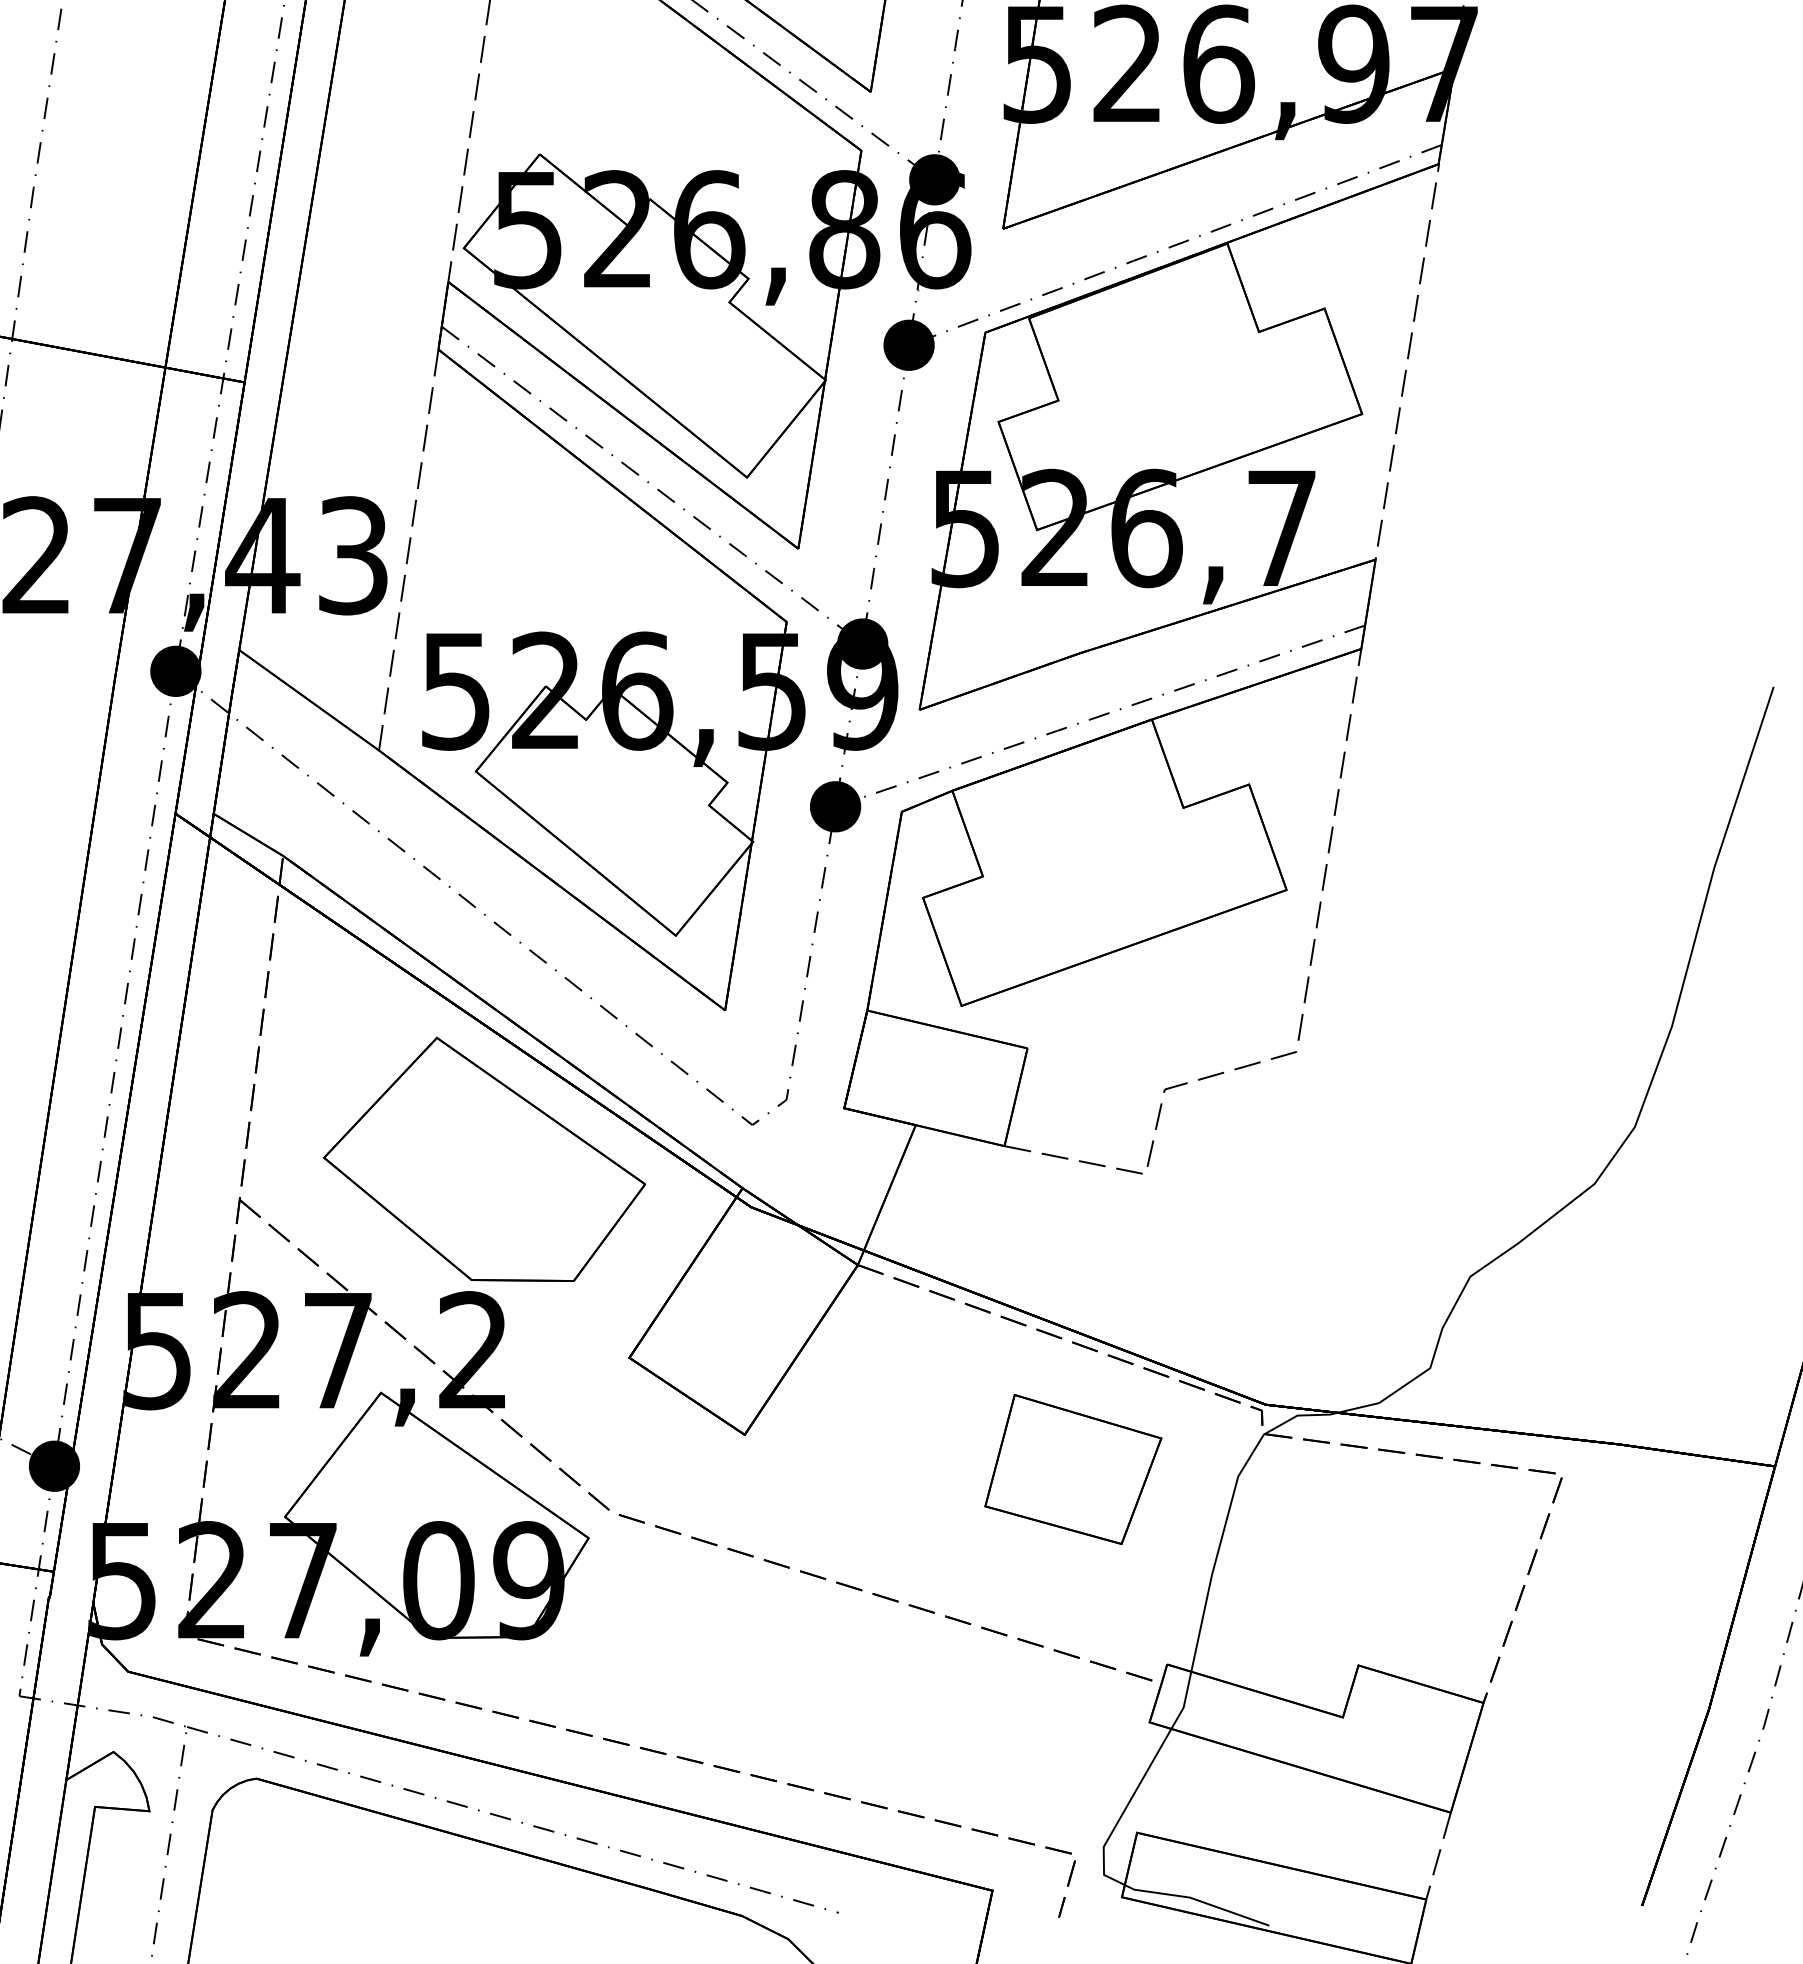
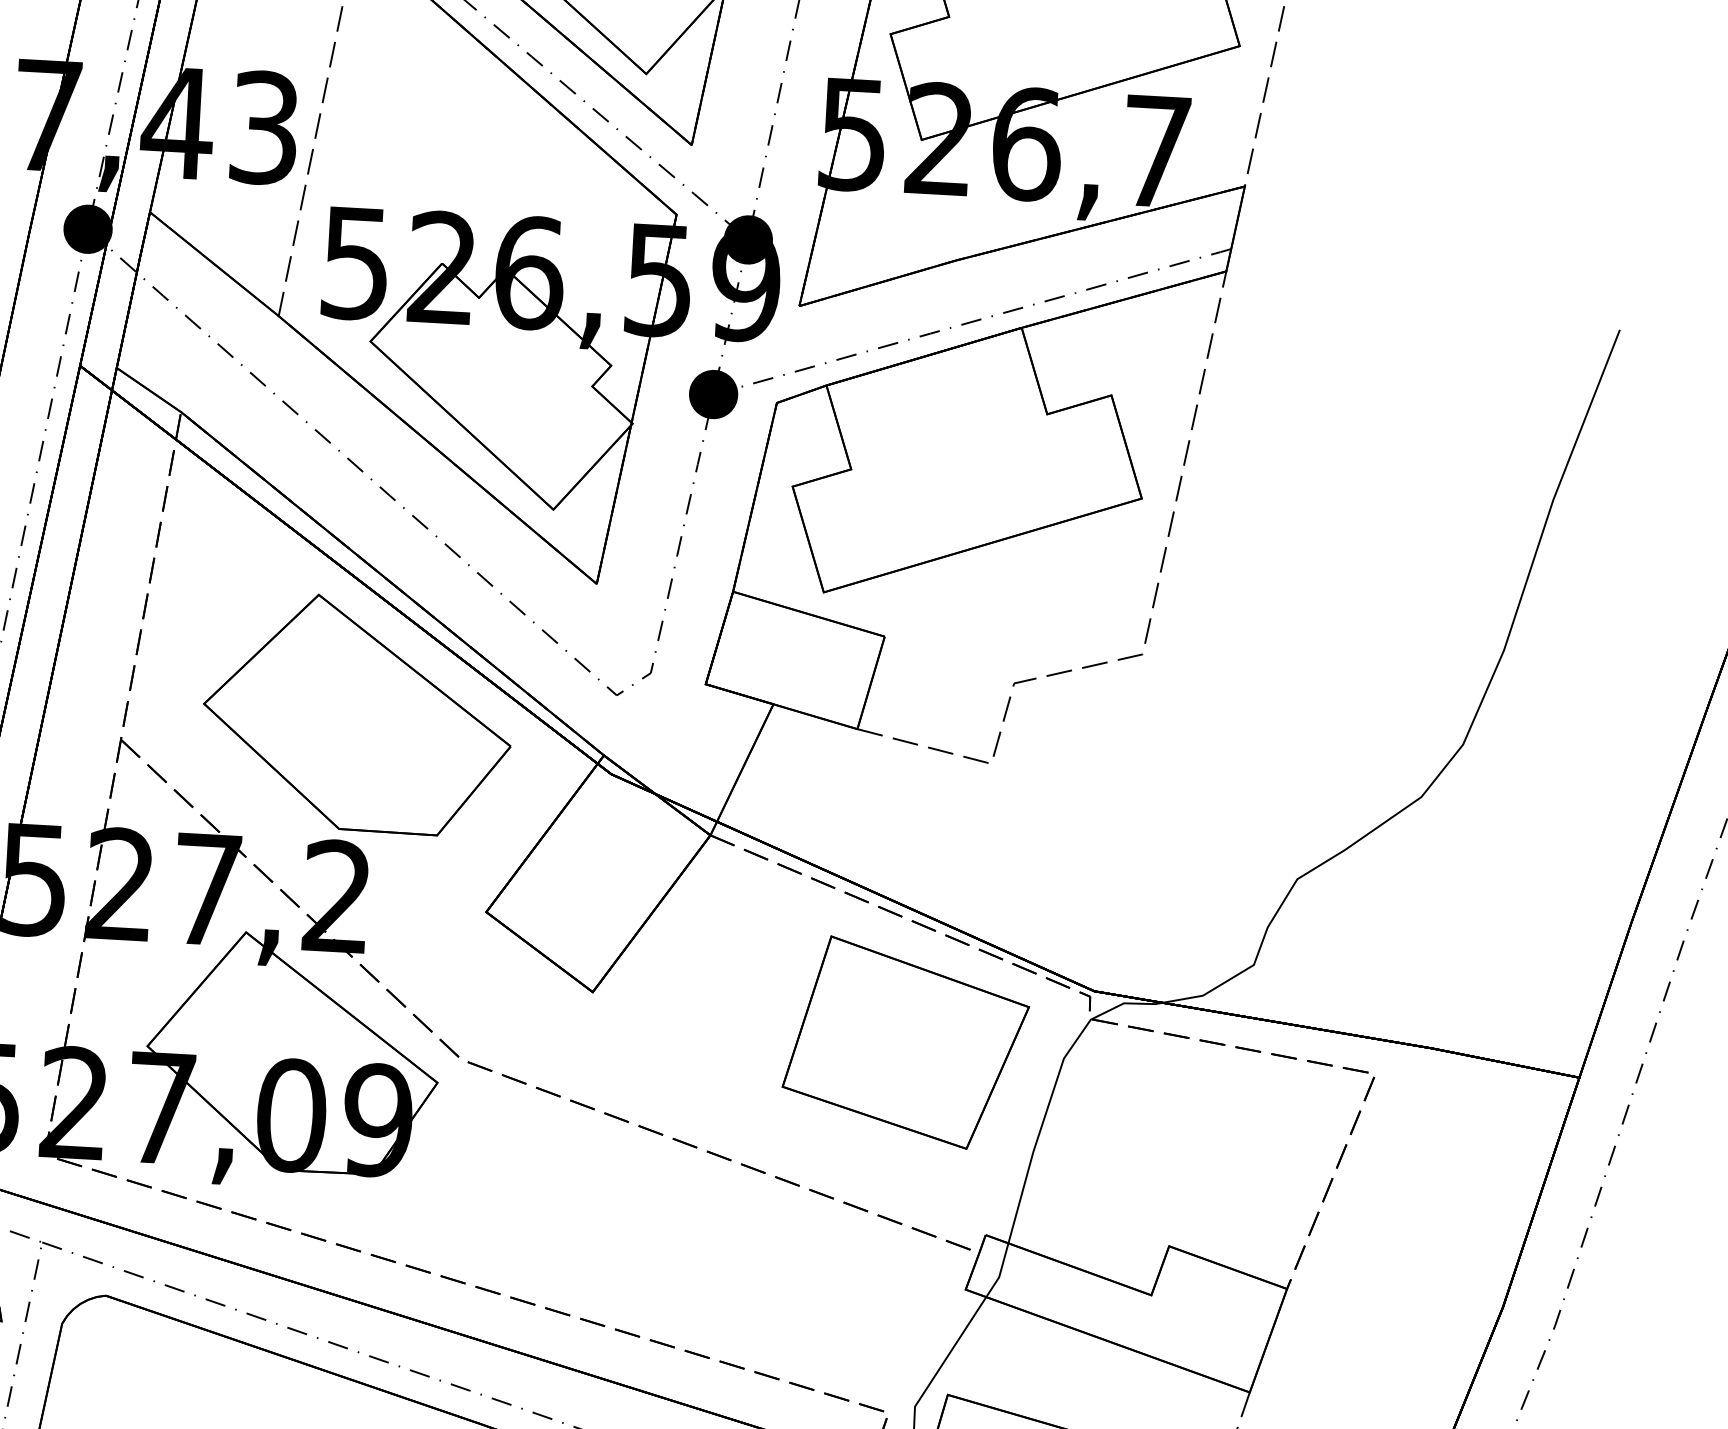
part: (1073, 1469) -> (906, 1043), size x1.43

